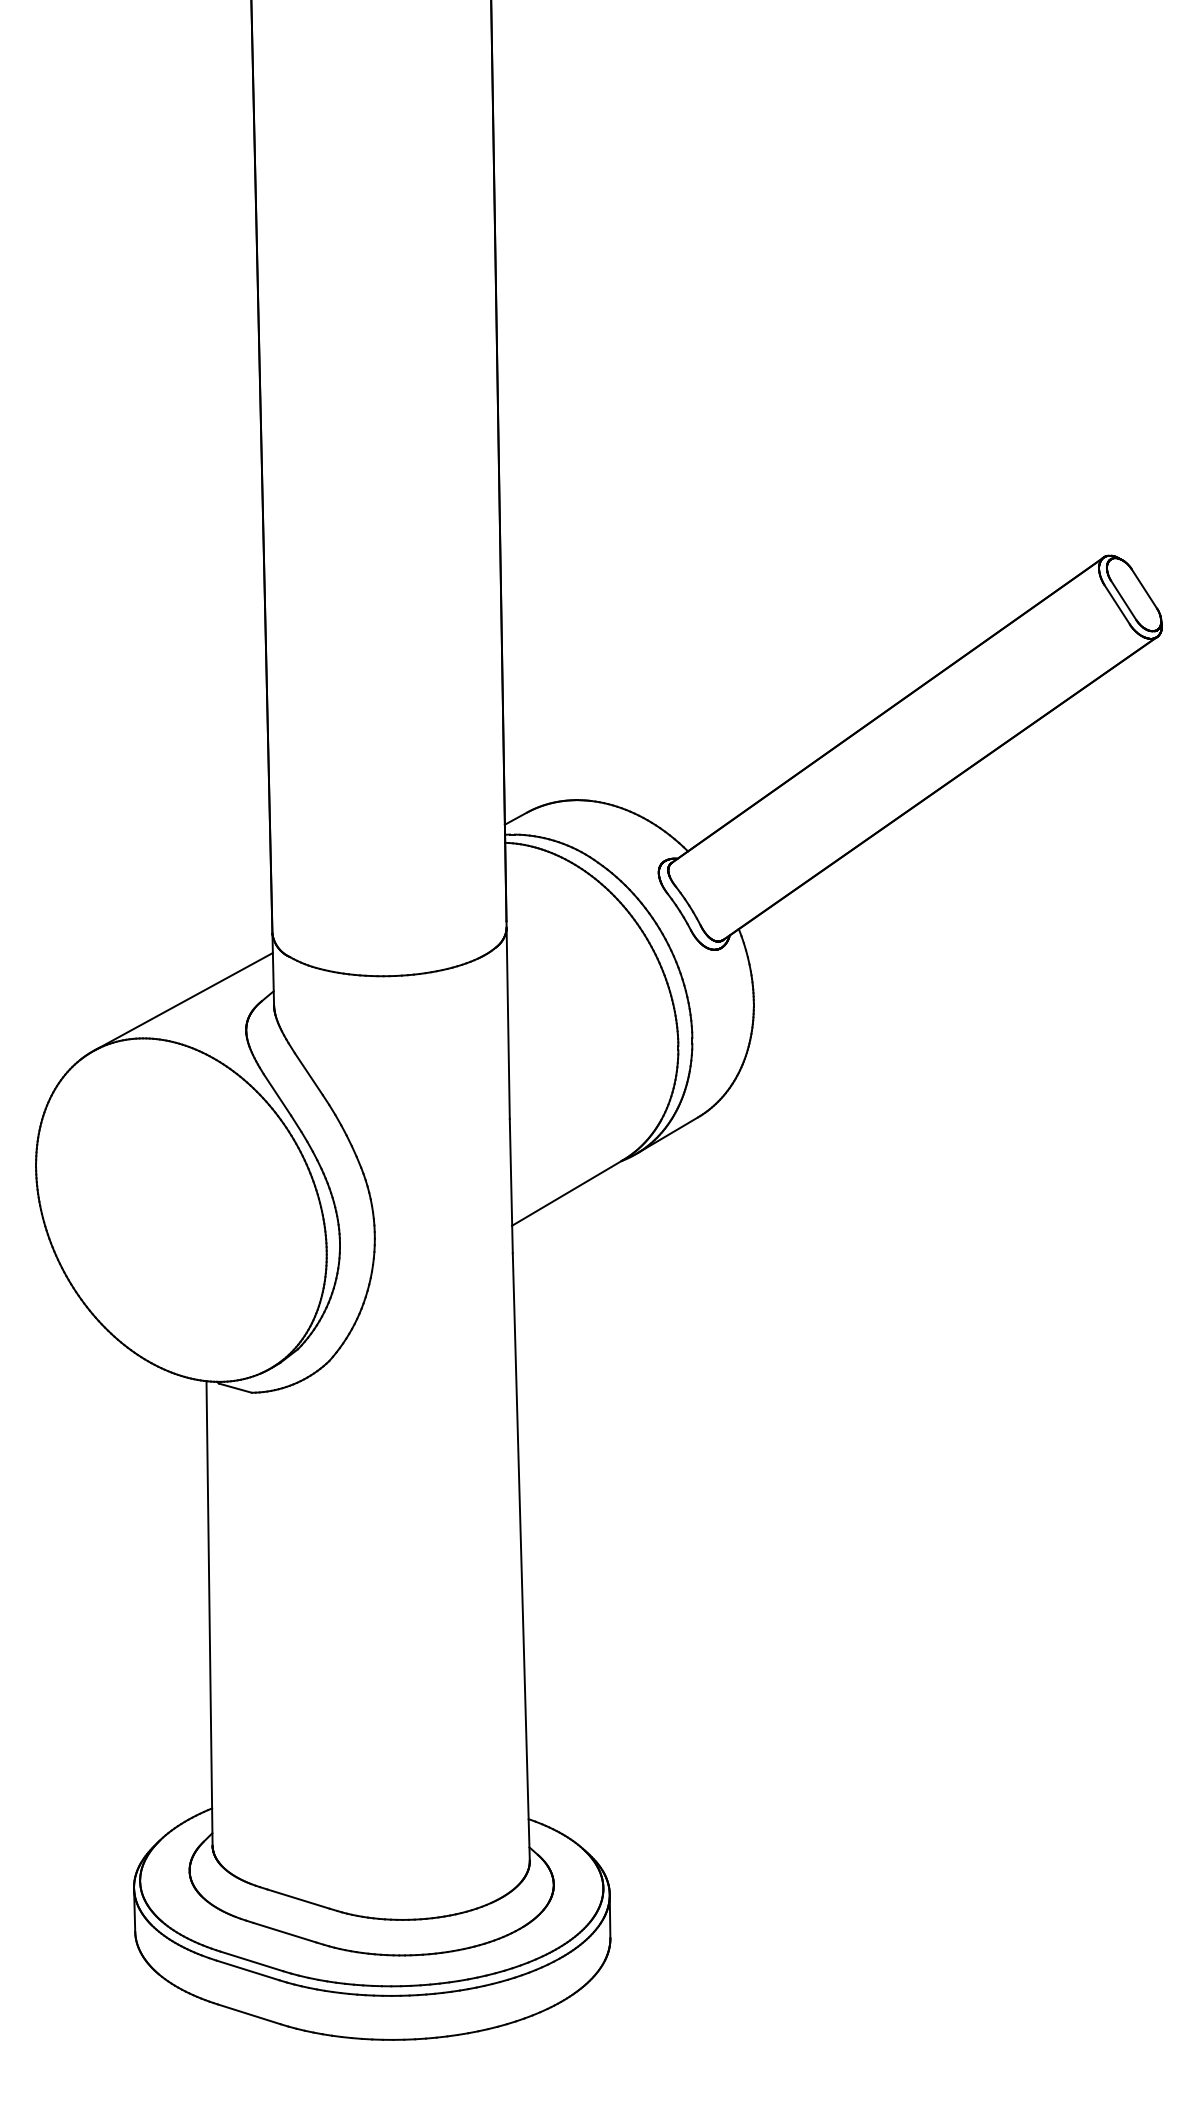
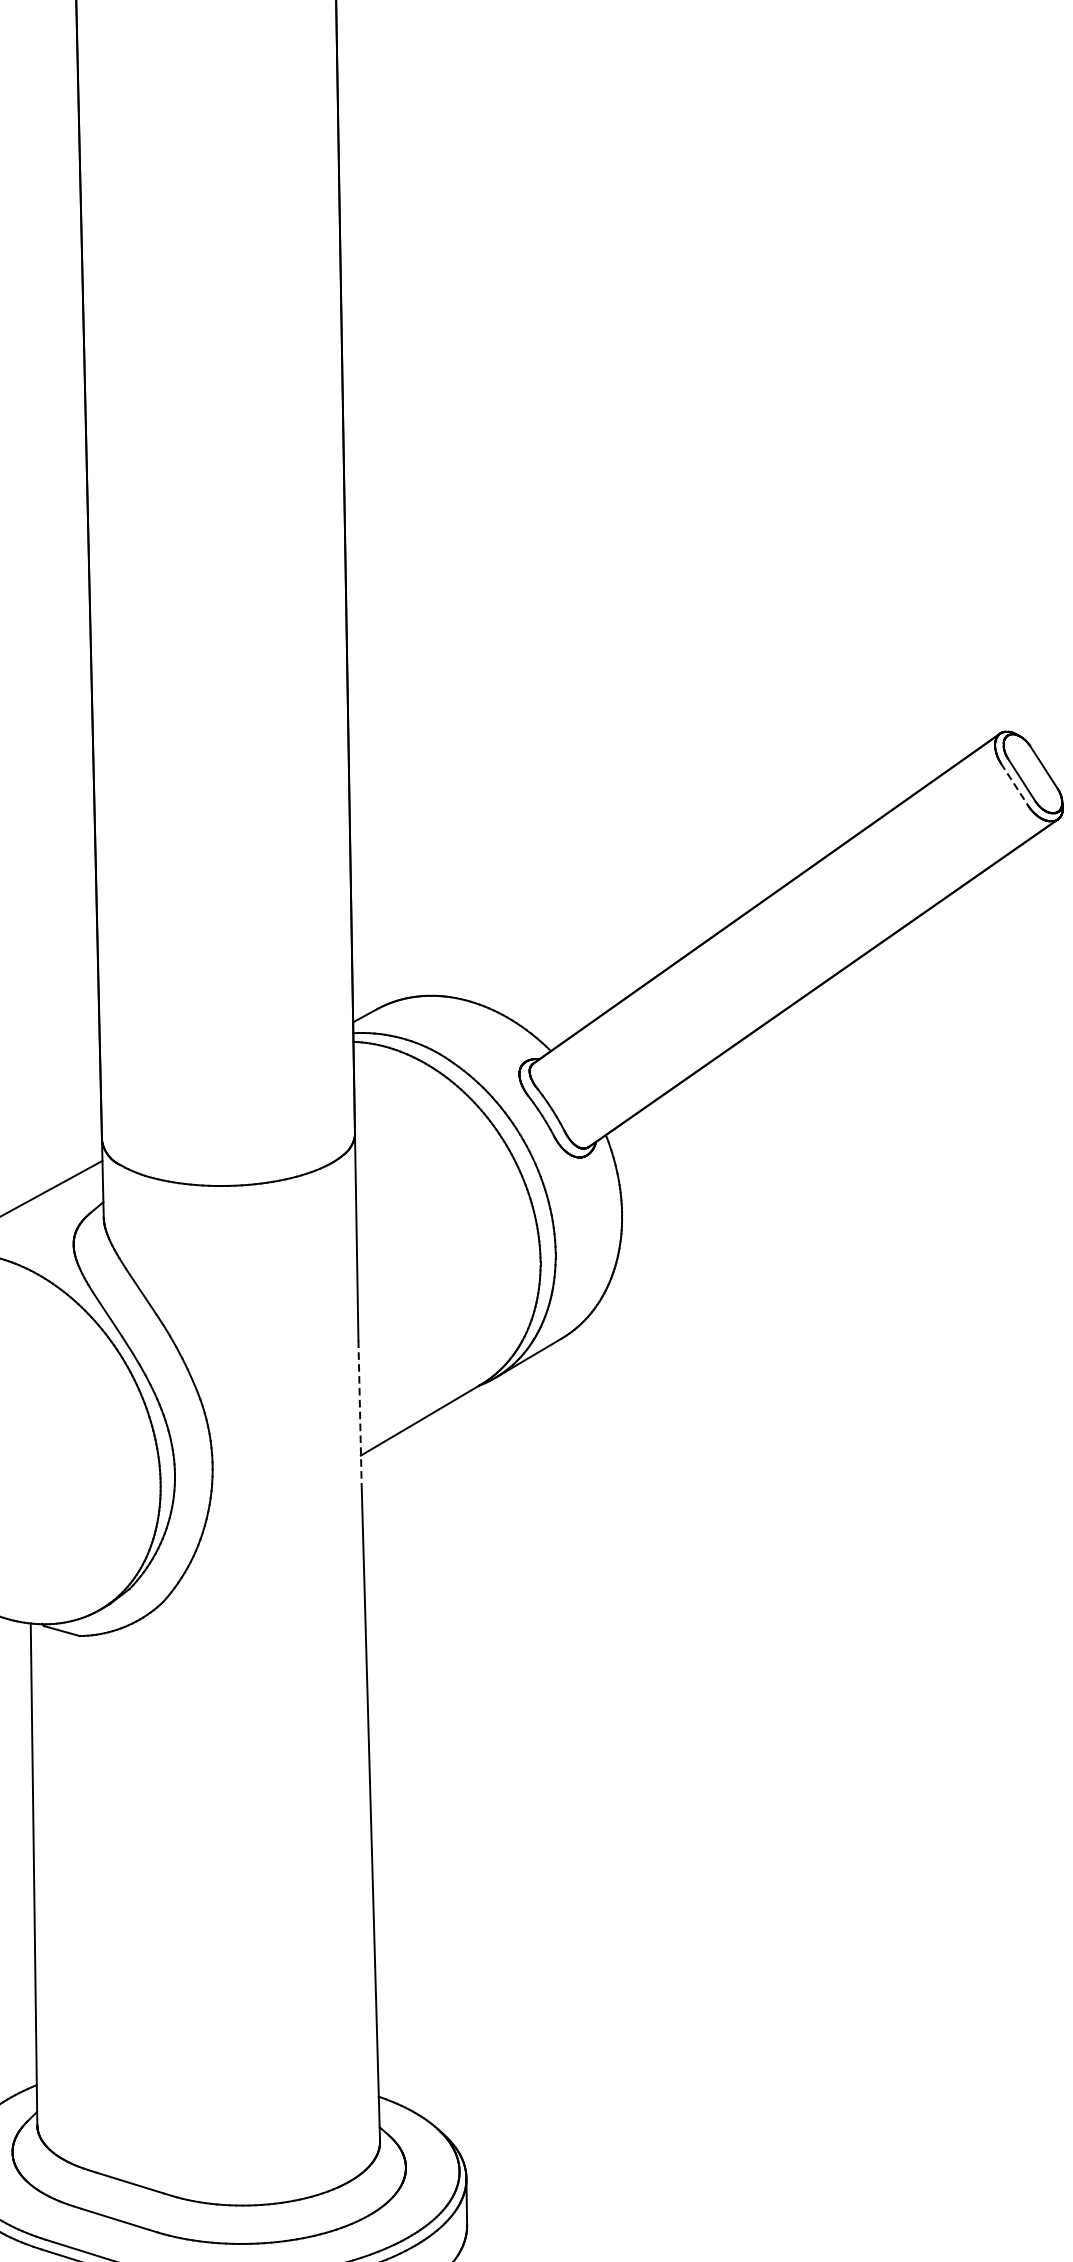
line: (1117, 605) -> (1014, 785), solid -> dashed
line: (511, 1186) -> (360, 1413), solid -> dashed

